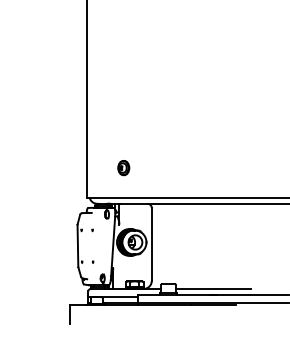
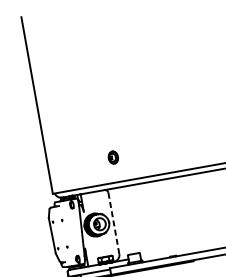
part: (123, 168) -> (113, 158), moved
line: (151, 244) -> (113, 223), solid -> dashed
line: (213, 289) -> (172, 252), removed

